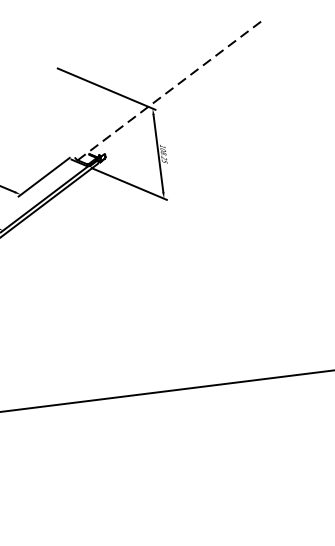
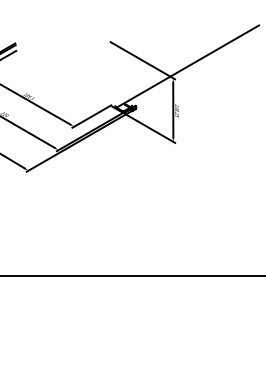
line: (172, 89) -> (188, 66), dashed -> solid

